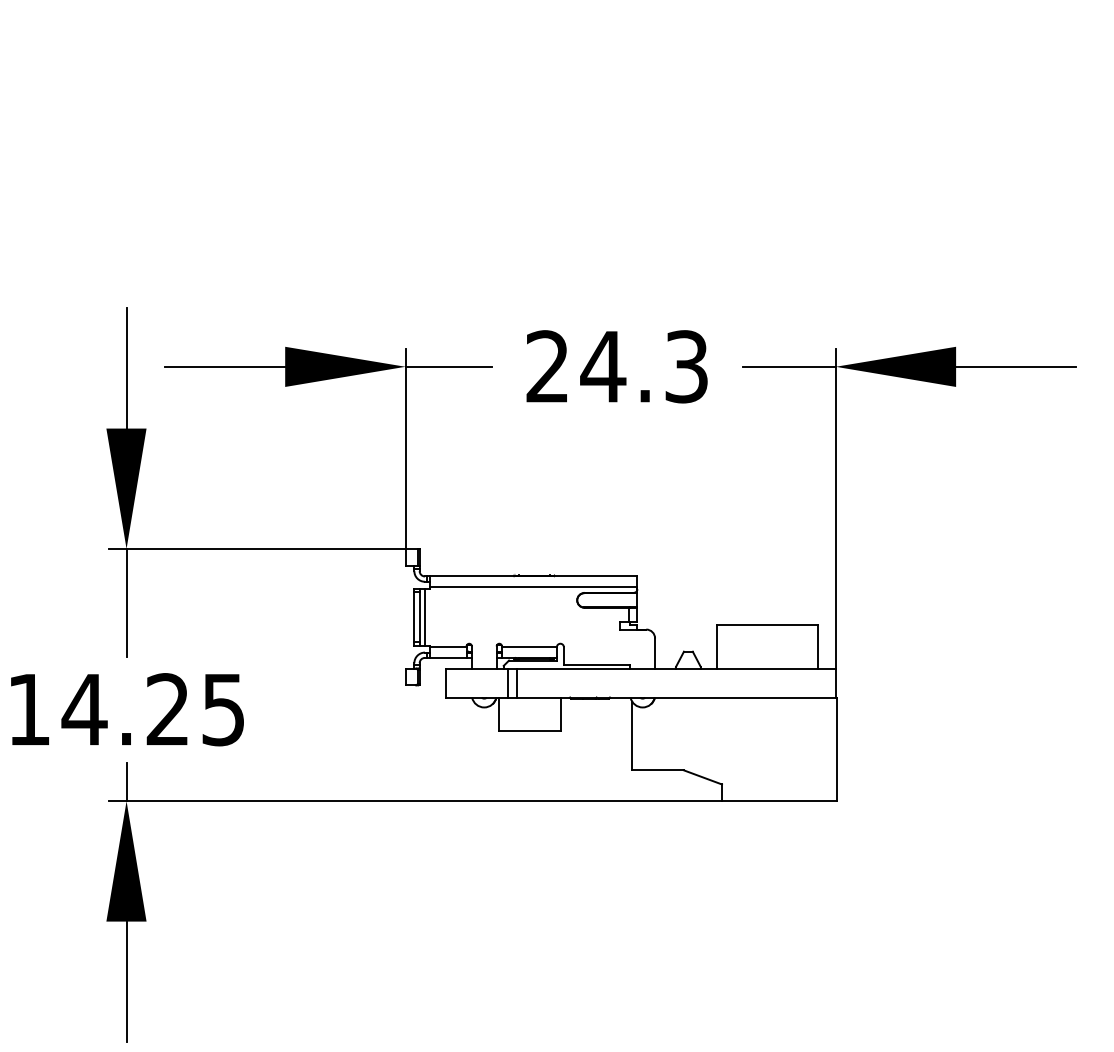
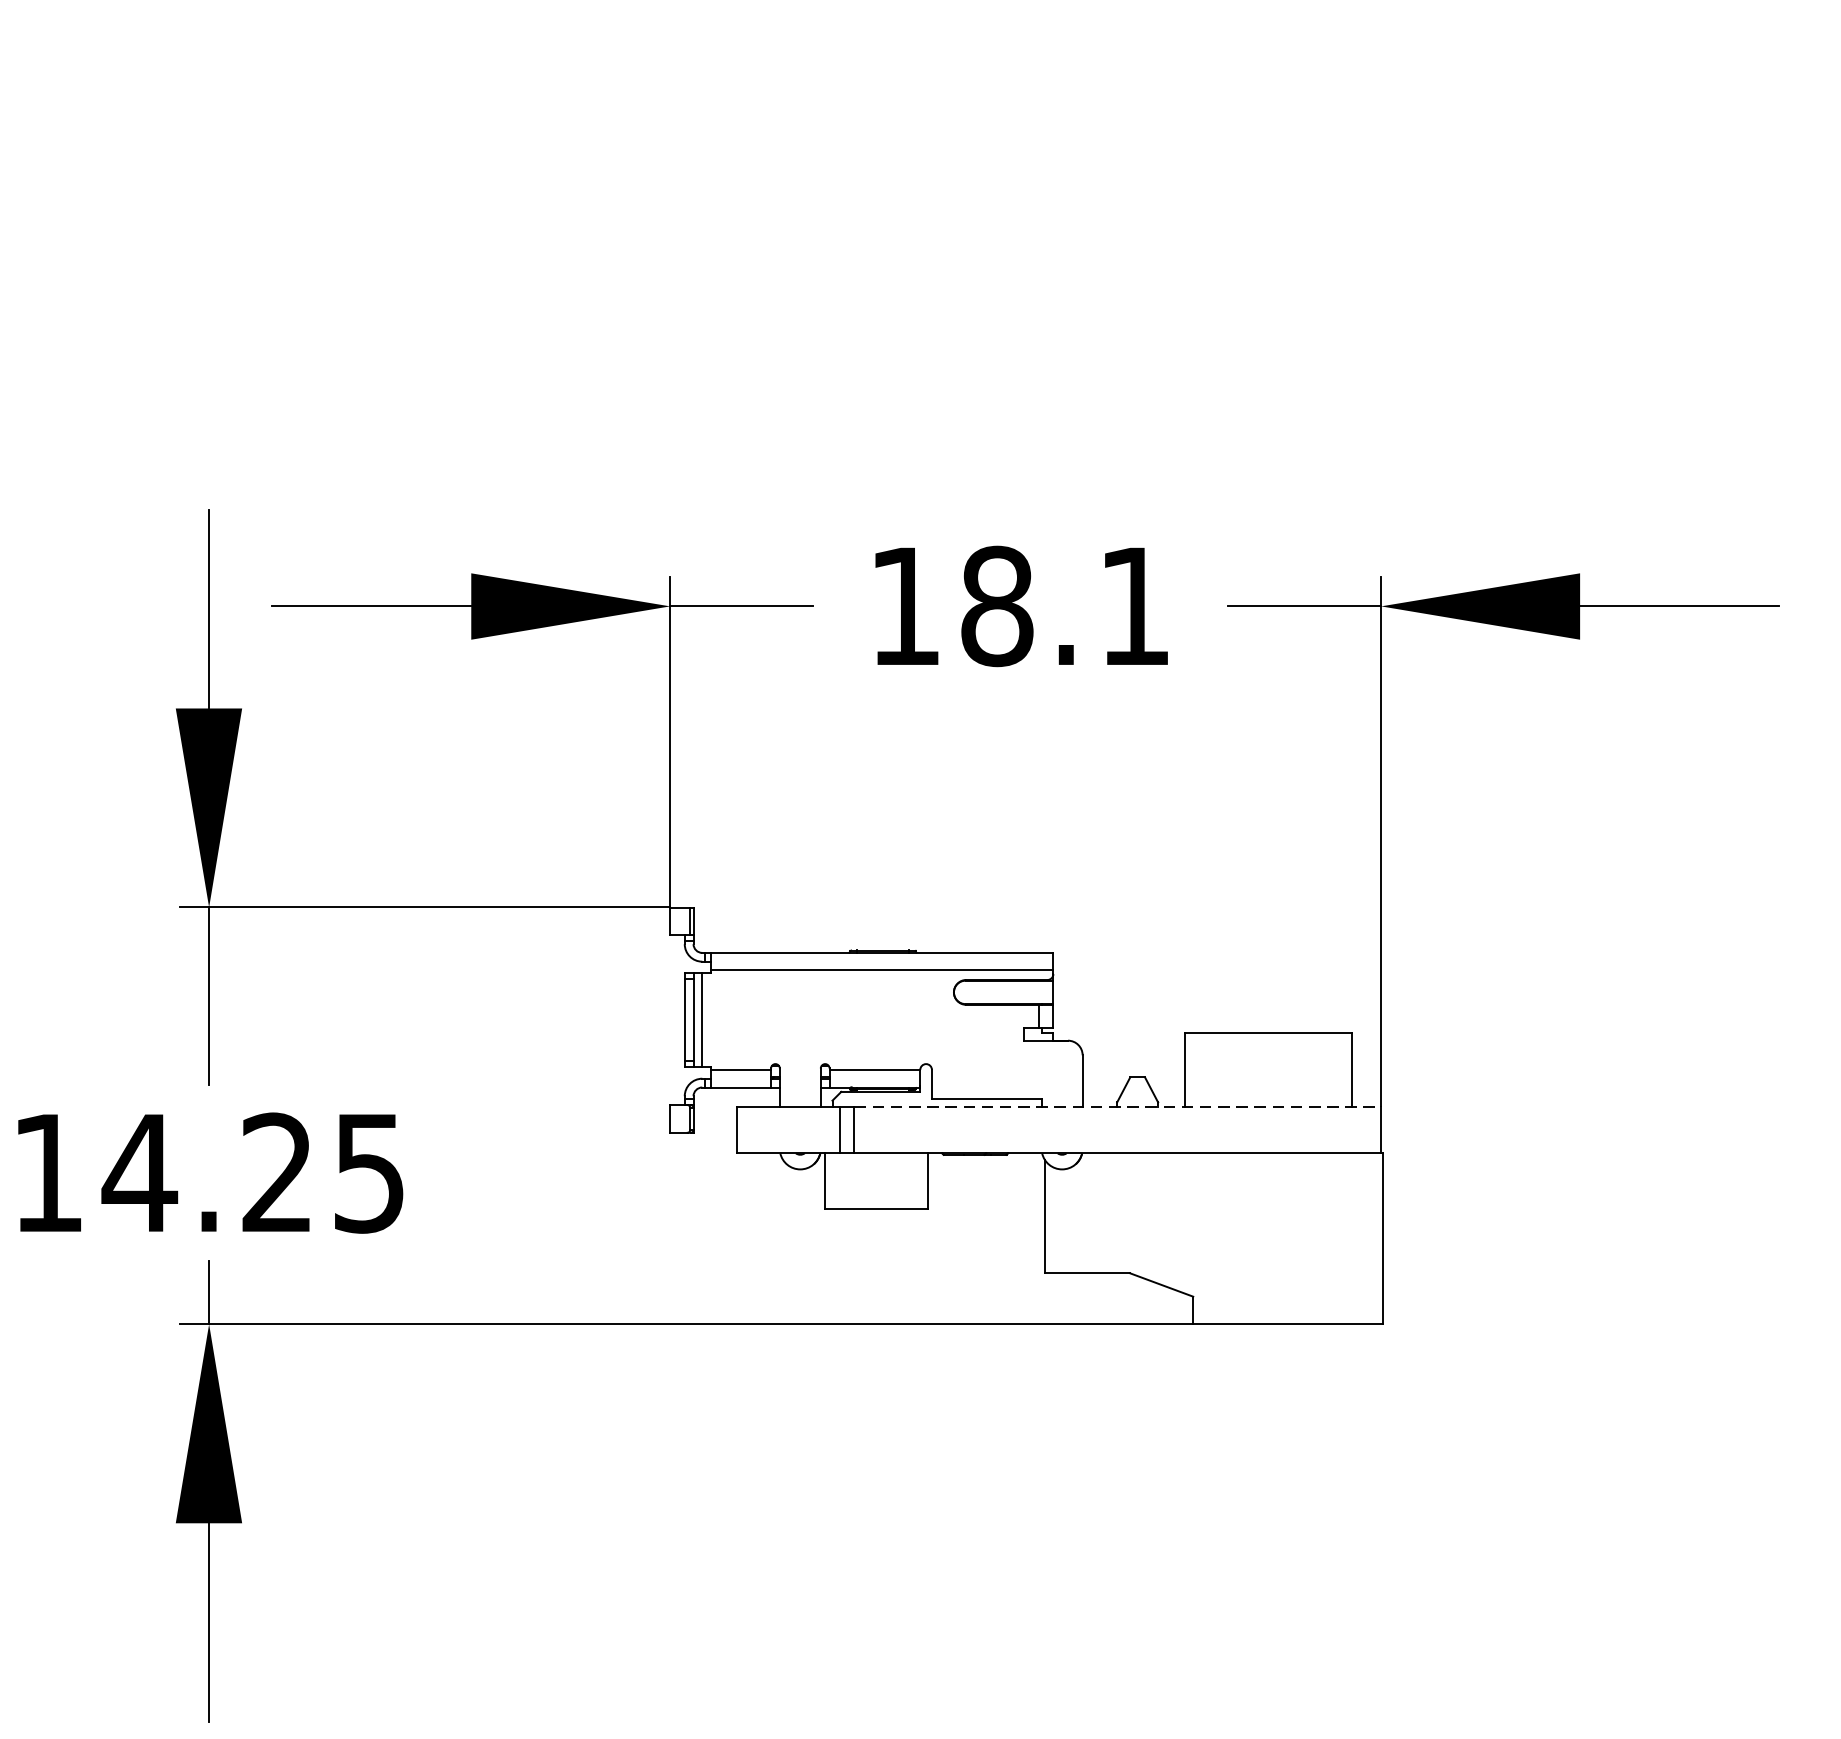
text: (616, 366) -> (1018, 605), 24.3 -> 18.1
line: (676, 669) -> (1117, 1106), solid -> dashed

